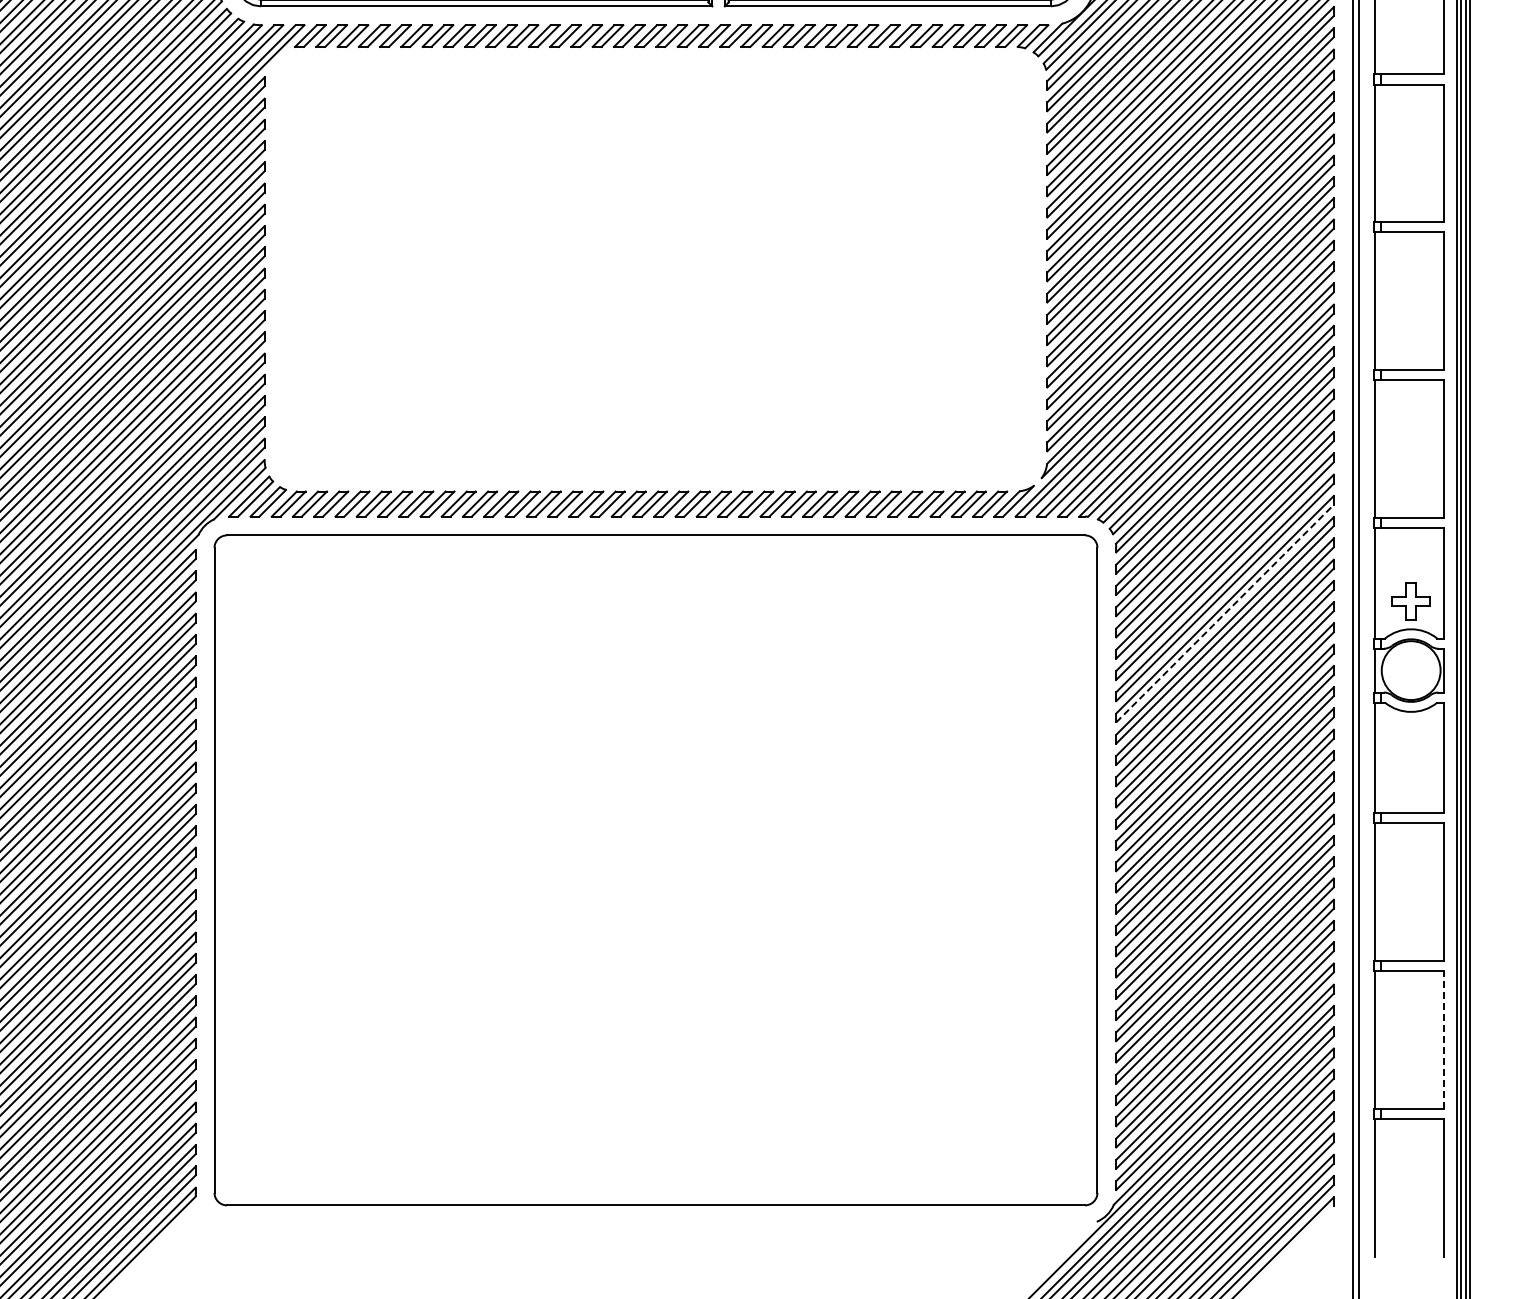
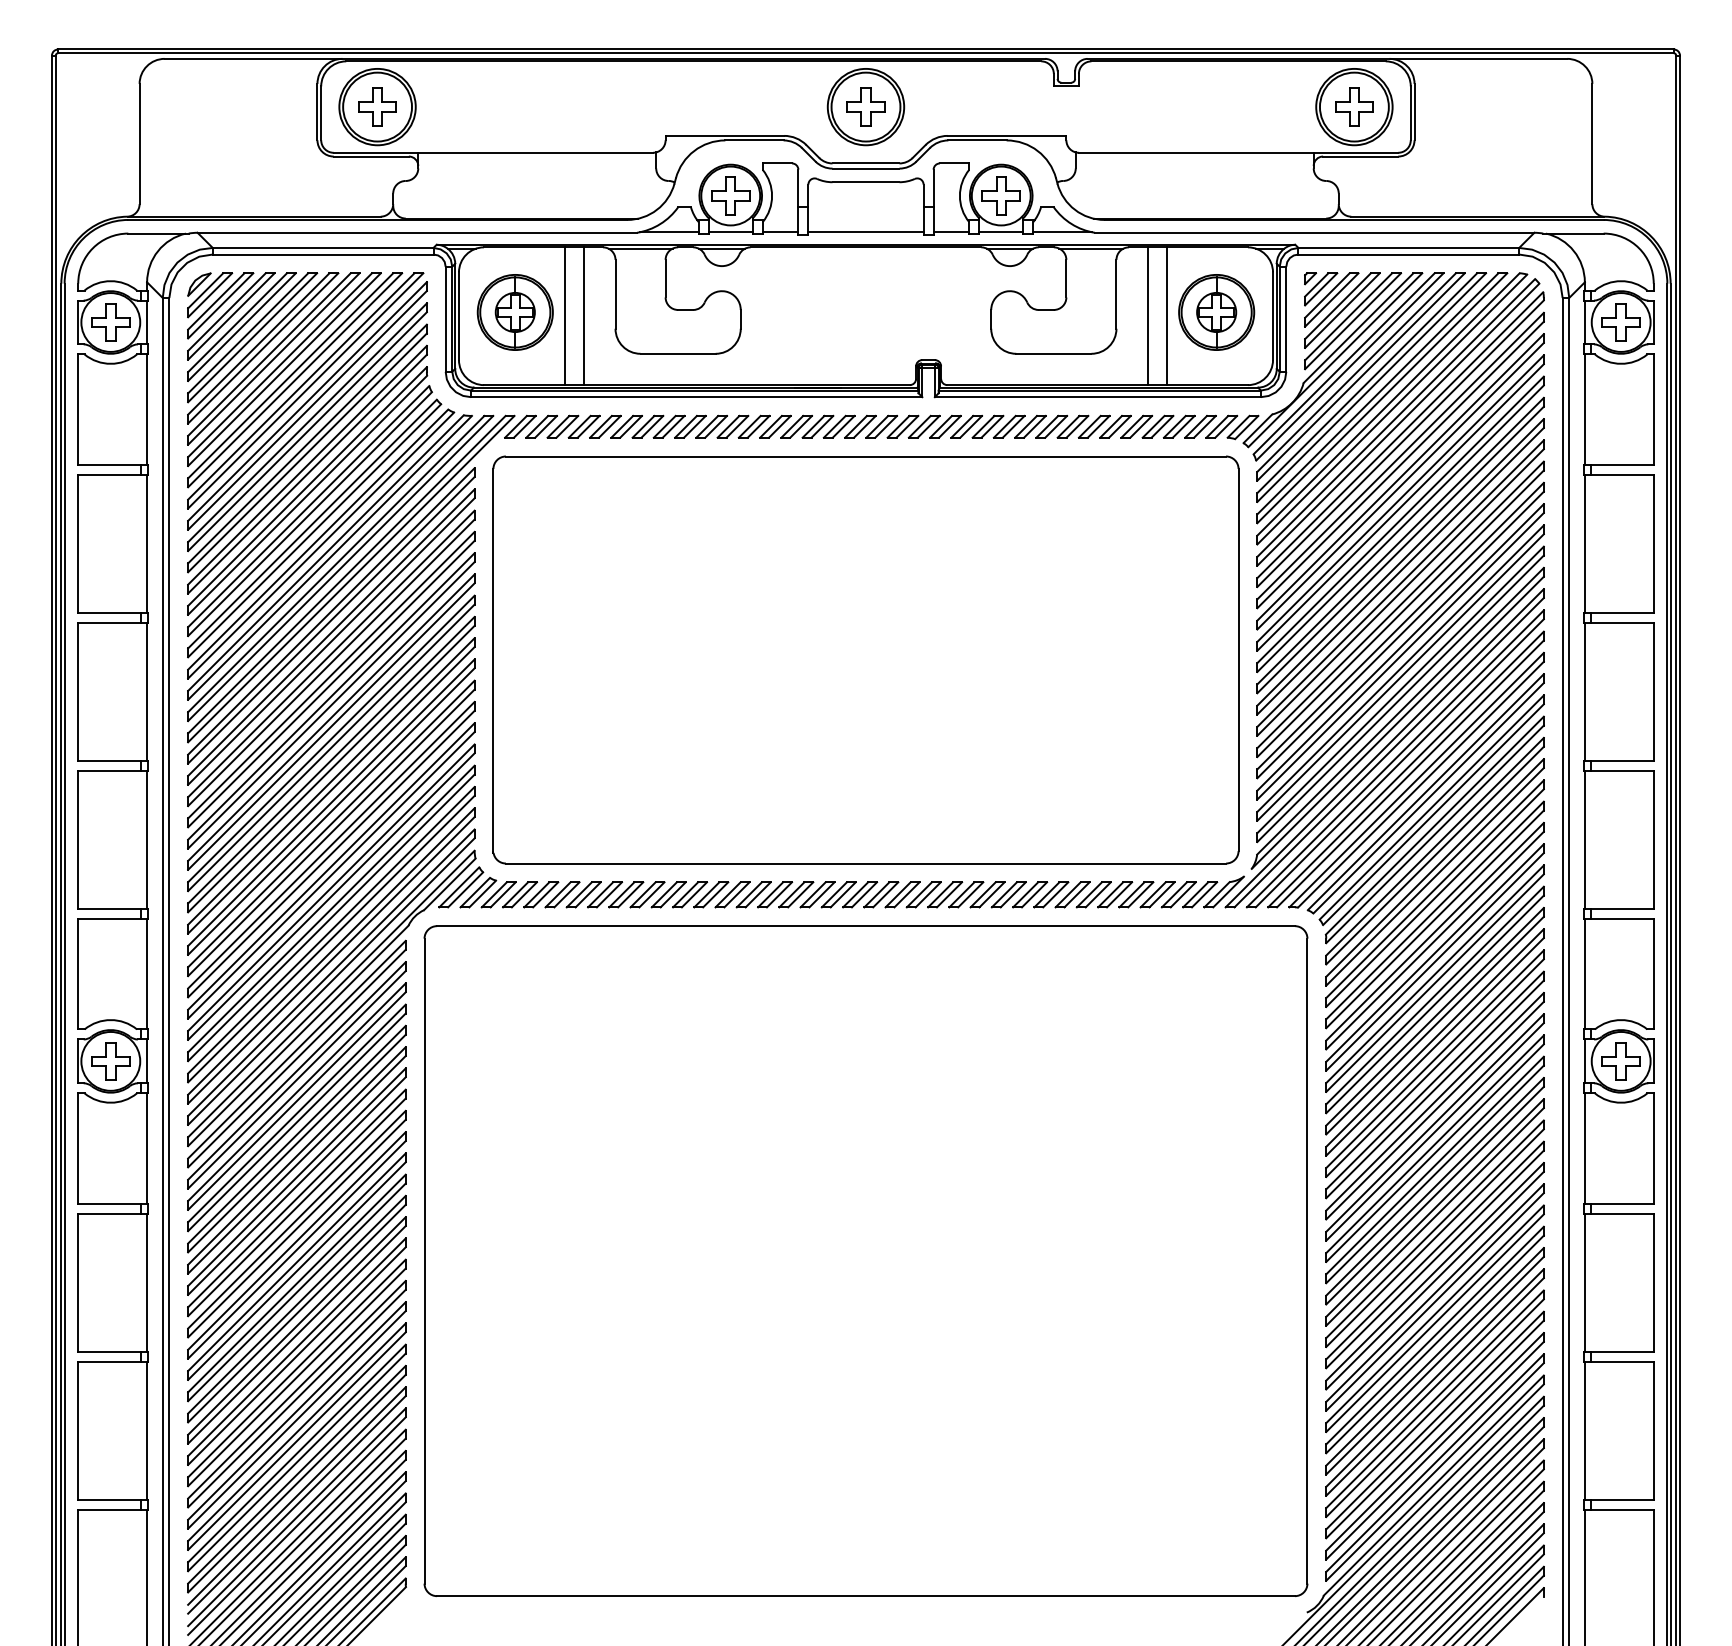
part: (655, 268) -> (865, 659), added
part: (1410, 601) -> (1620, 1061), moved
line: (1225, 613) -> (1435, 1004), dashed -> solid
line: (1443, 1039) -> (1653, 1430), dashed -> solid

